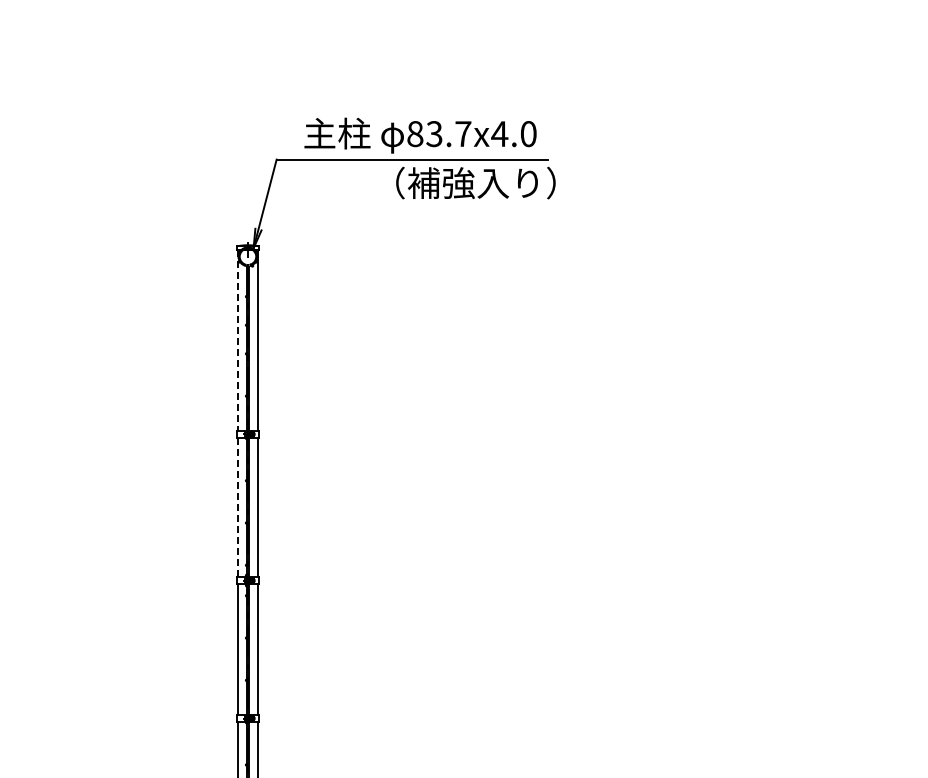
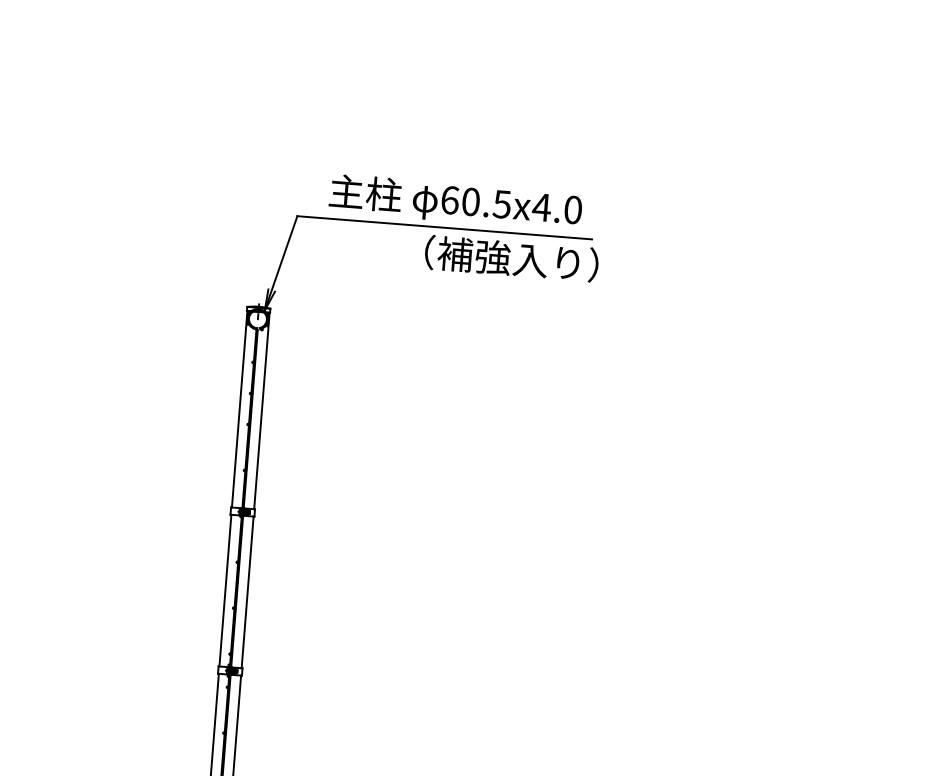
text: (439, 134) -> (476, 202), 83.7x4.0 -> 60.5x4.0
line: (237, 340) -> (239, 409), dashed -> solid
line: (237, 507) -> (225, 590), dashed -> solid

